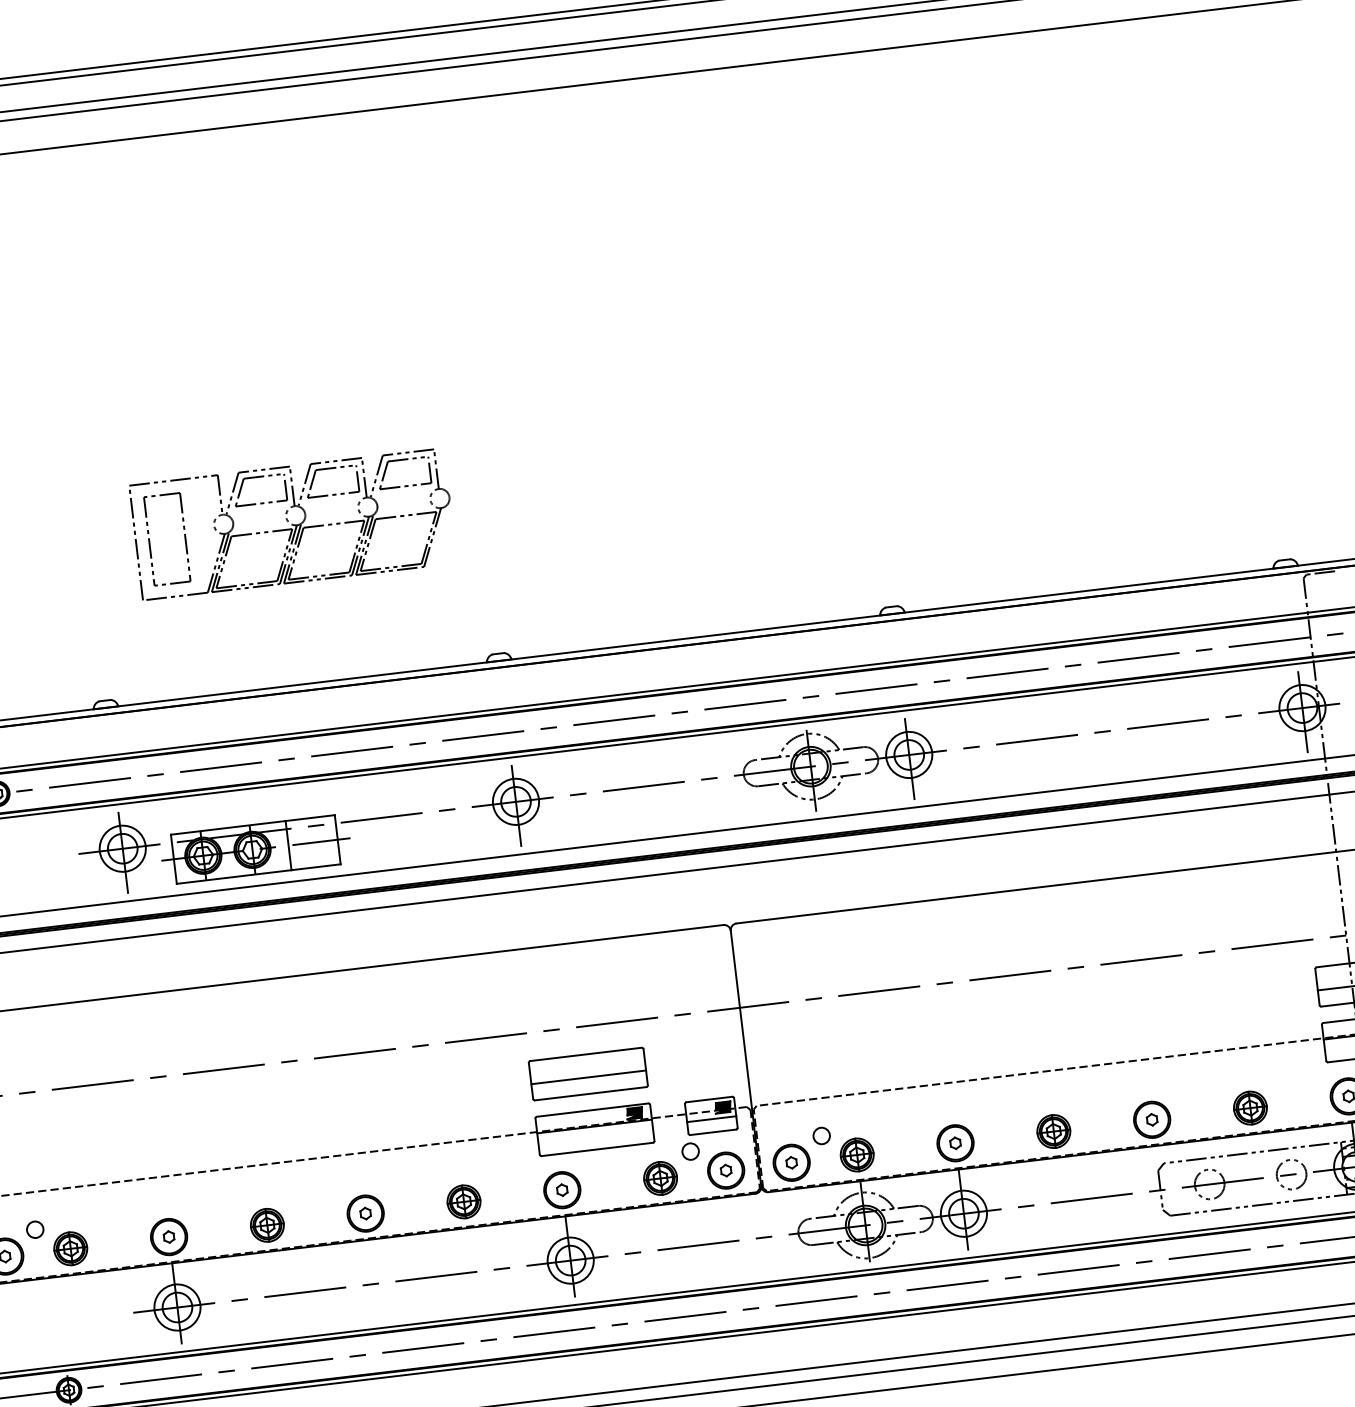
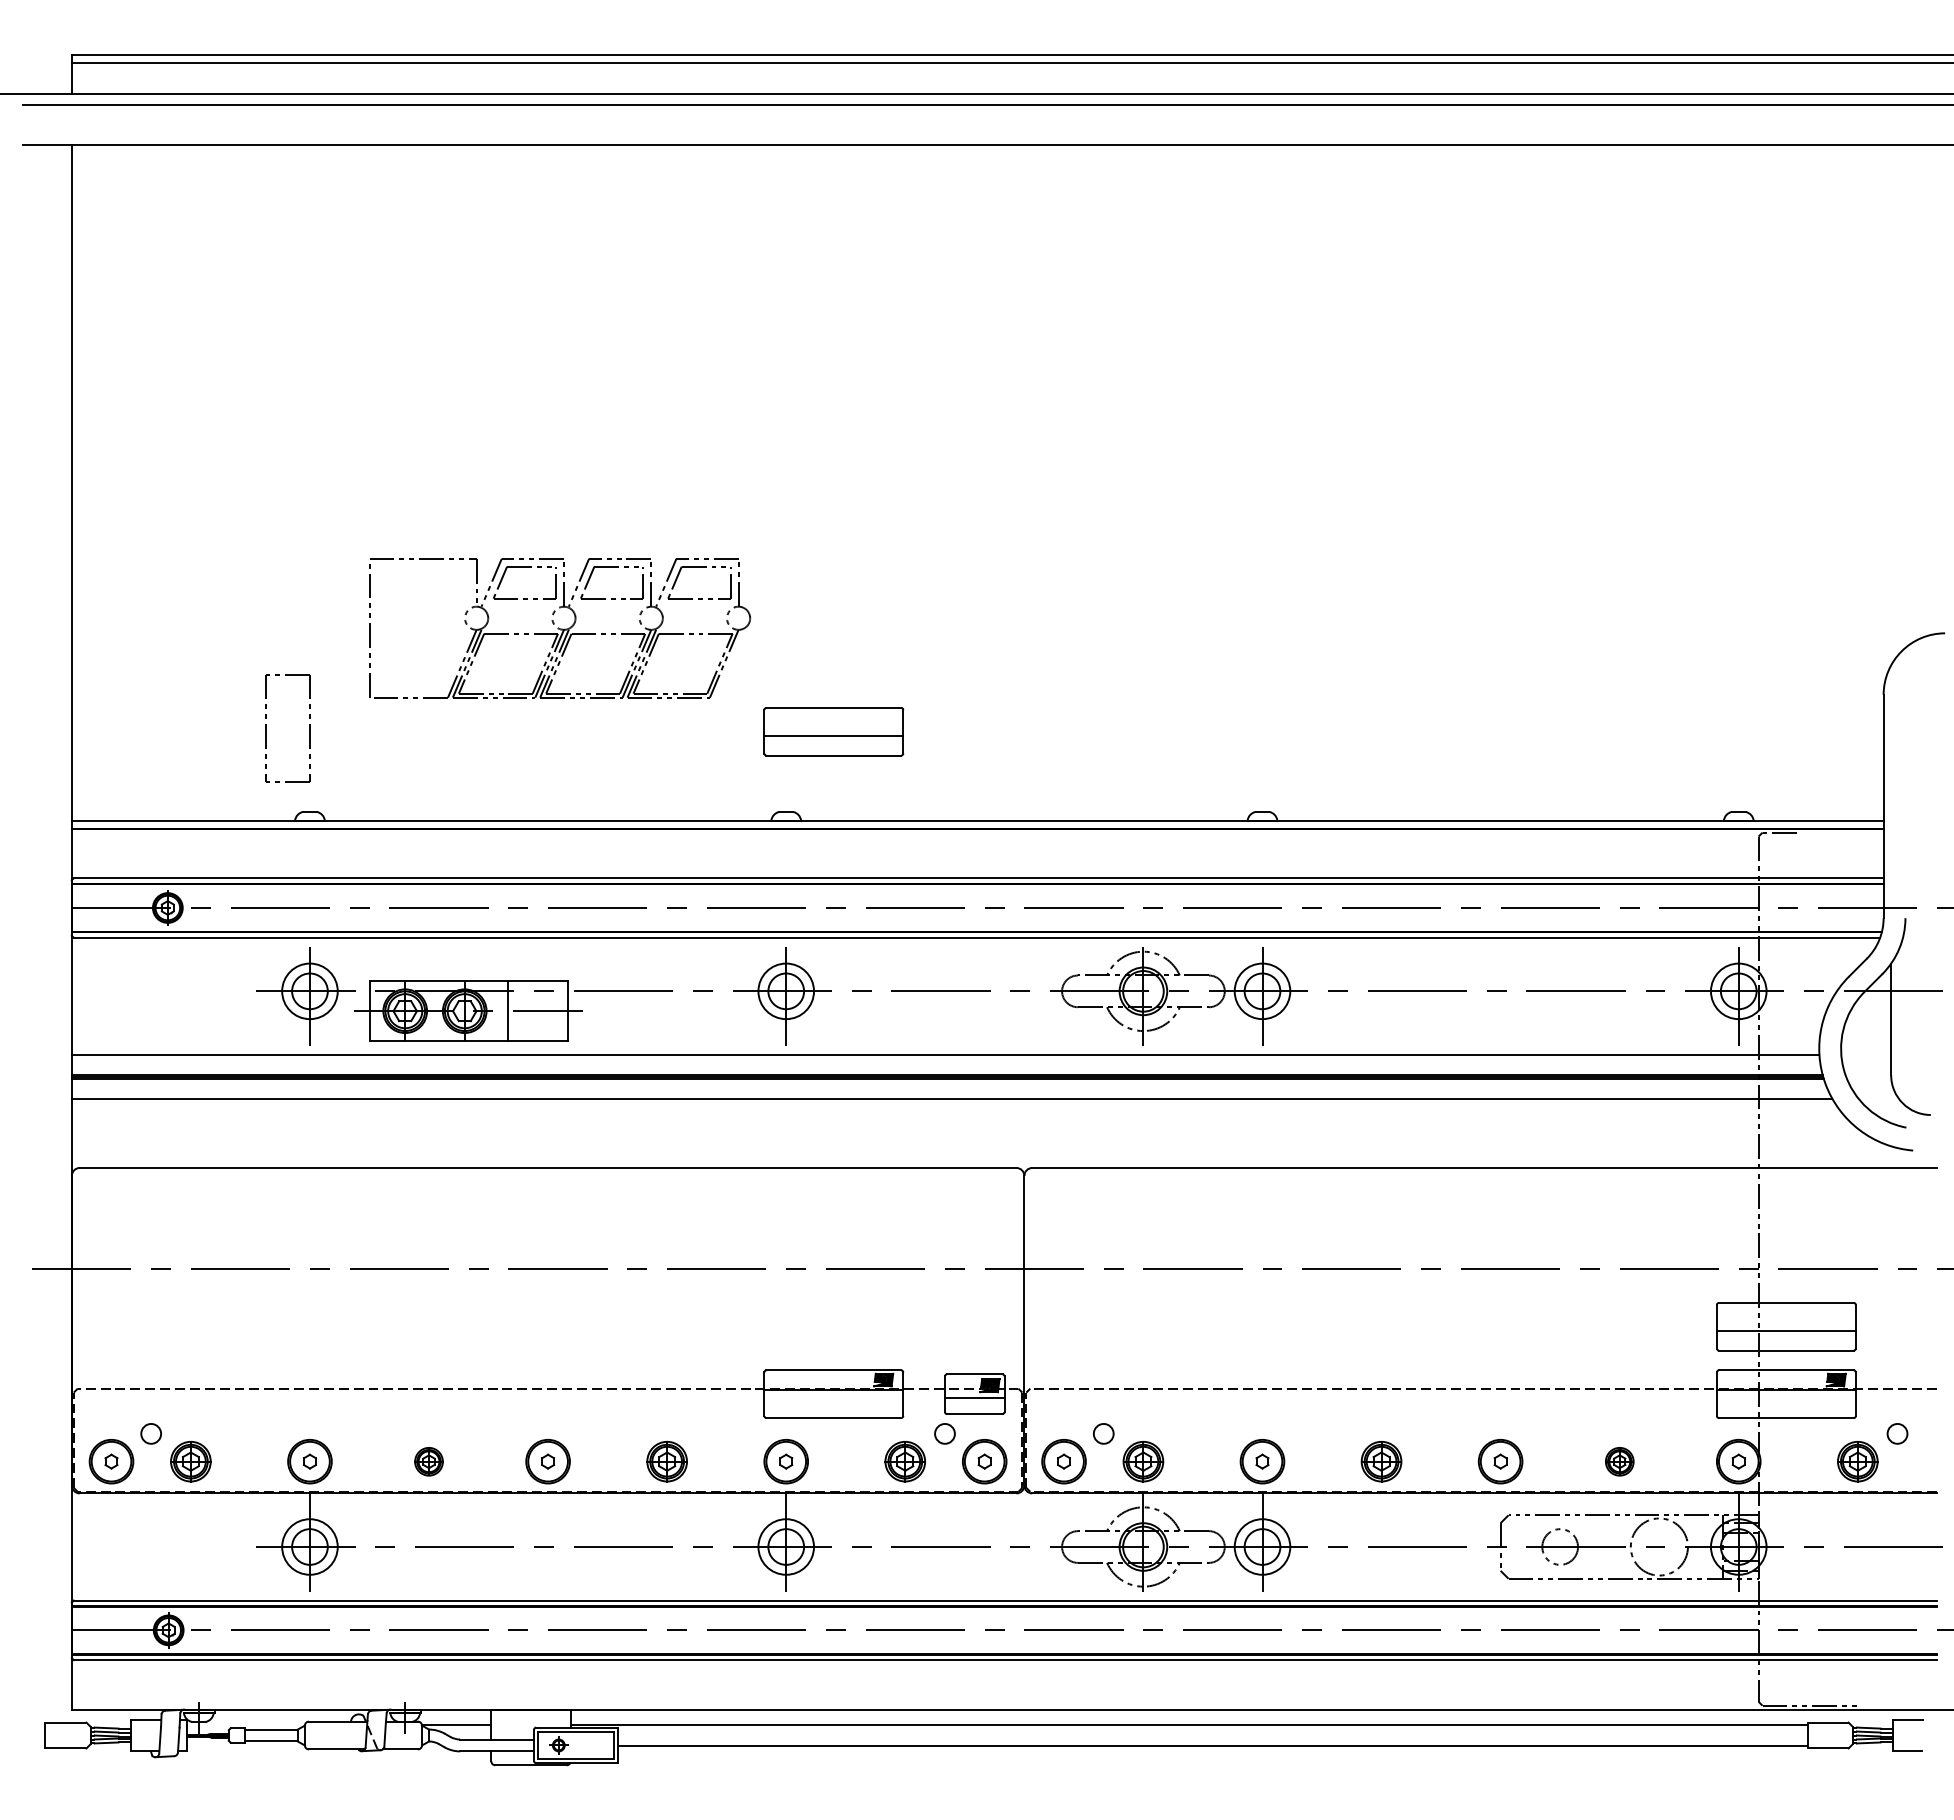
part: (149, 541) -> (266, 728), moved
part: (588, 1073) -> (833, 731), moved
part: (1250, 1107) -> (1619, 1461), size x0.7
circle: (1291, 1174) -> (1659, 1546), size x1.6
part: (266, 1225) -> (428, 1461), size x0.7

